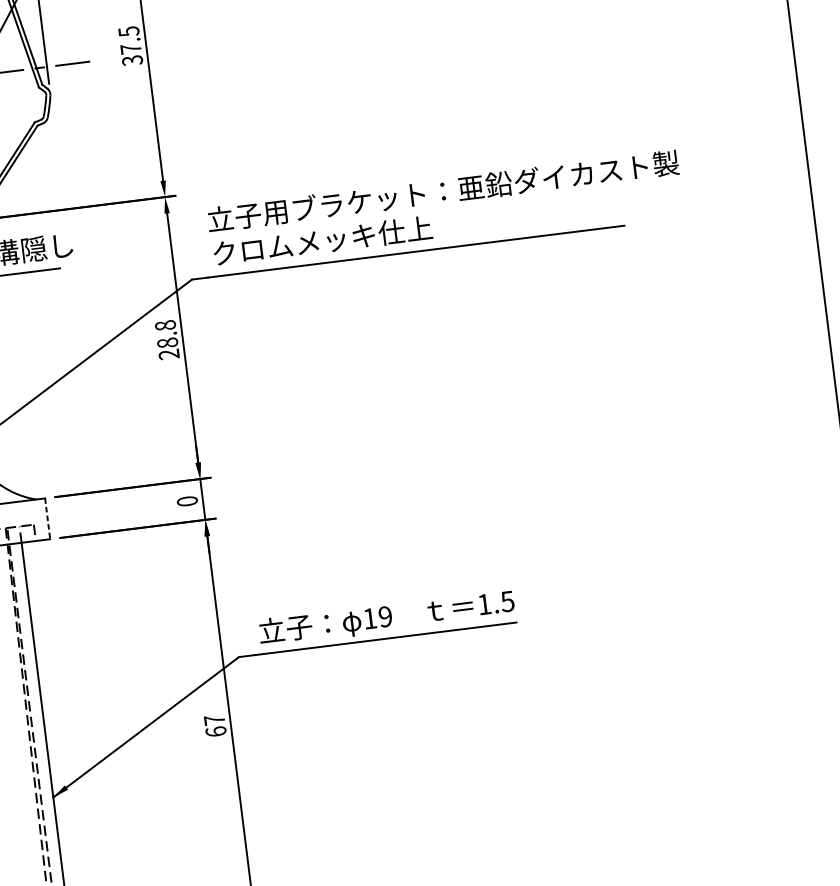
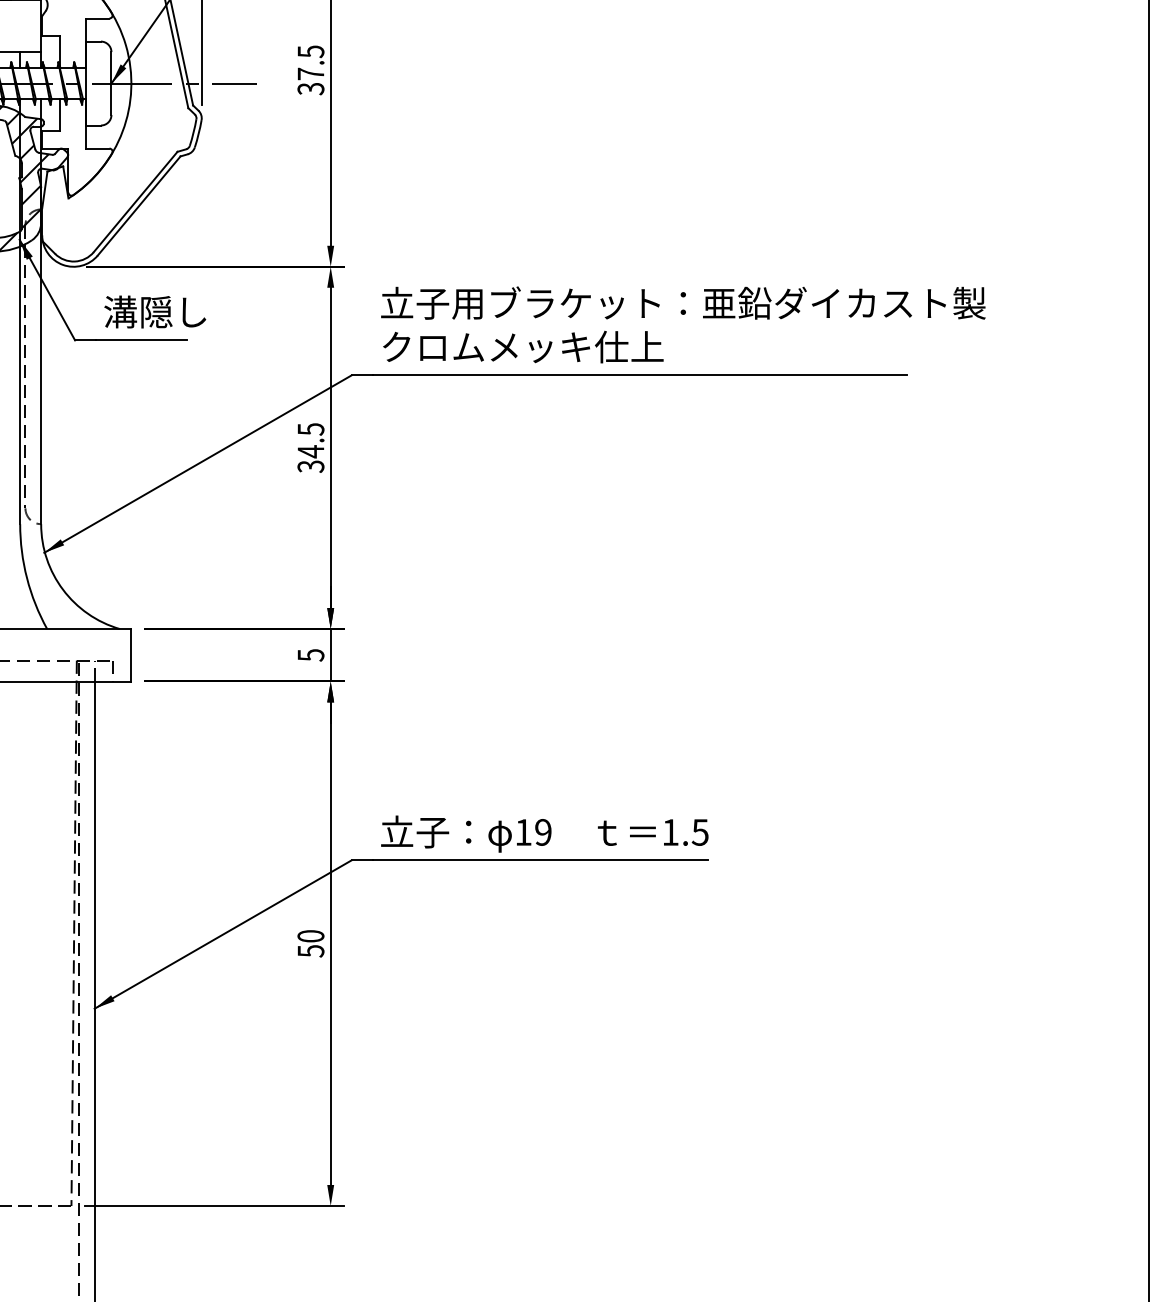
text: (166, 339) -> (310, 447), 28.8 -> 34.5
text: (187, 501) -> (310, 655), 0 -> 5
line: (47, 518) -> (131, 655), dashed -> solid
text: (215, 725) -> (310, 943), 67 -> 50

